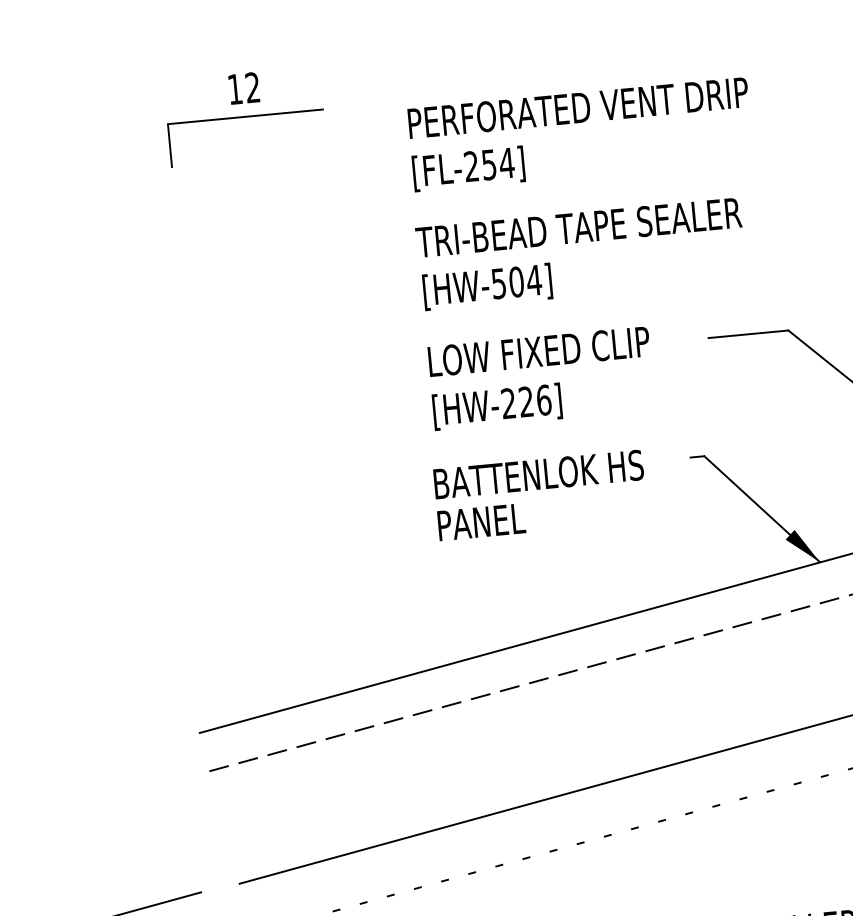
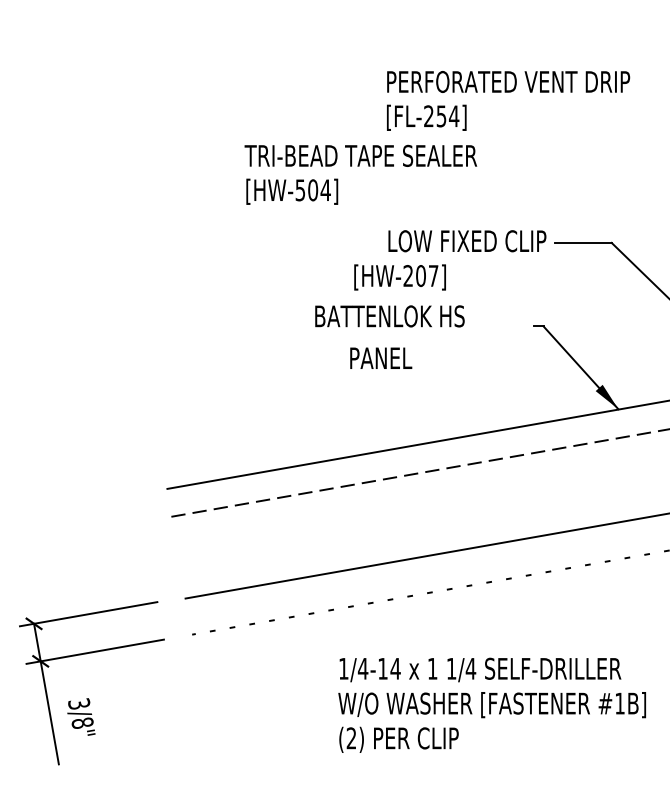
part: (244, 116) -> (240, 54), removed
text: (580, 133) -> (508, 100), moved
text: (580, 253) -> (360, 174), moved
text: (539, 352) -> (467, 241), moved
text: (535, 401) -> (427, 276), [HW-226] -> [HW-207]
text: (538, 474) -> (389, 316), moved

